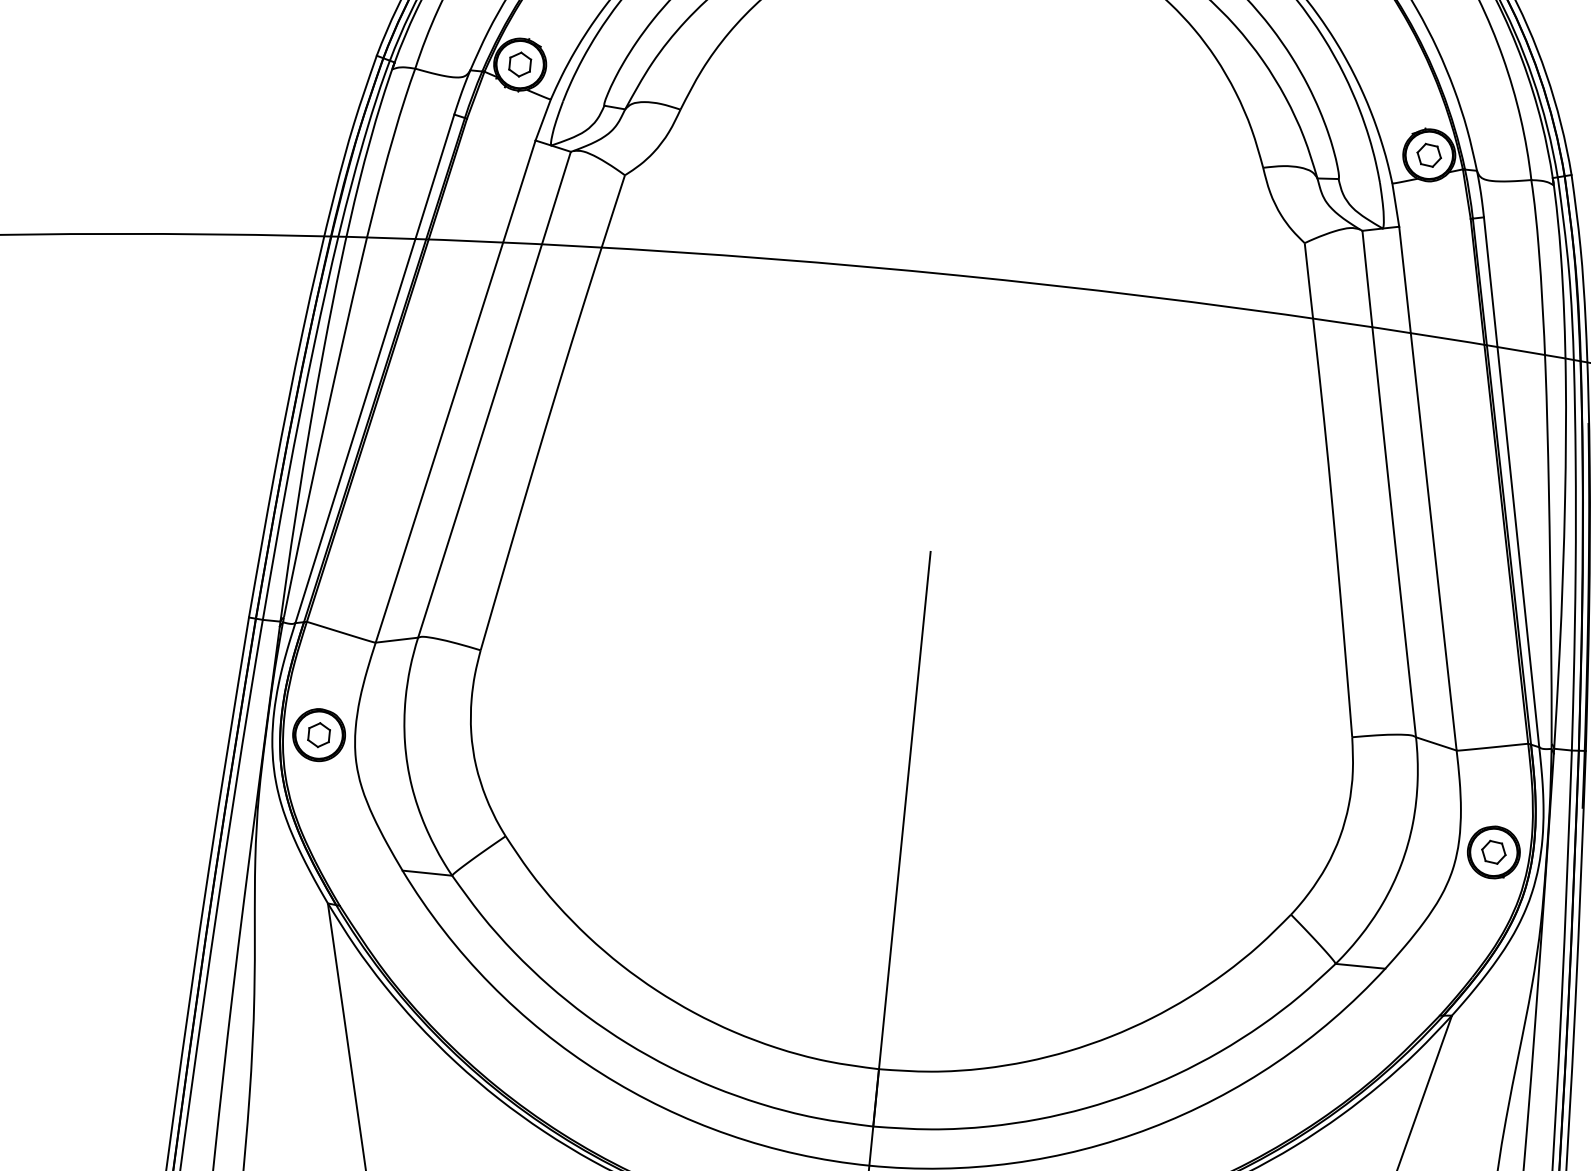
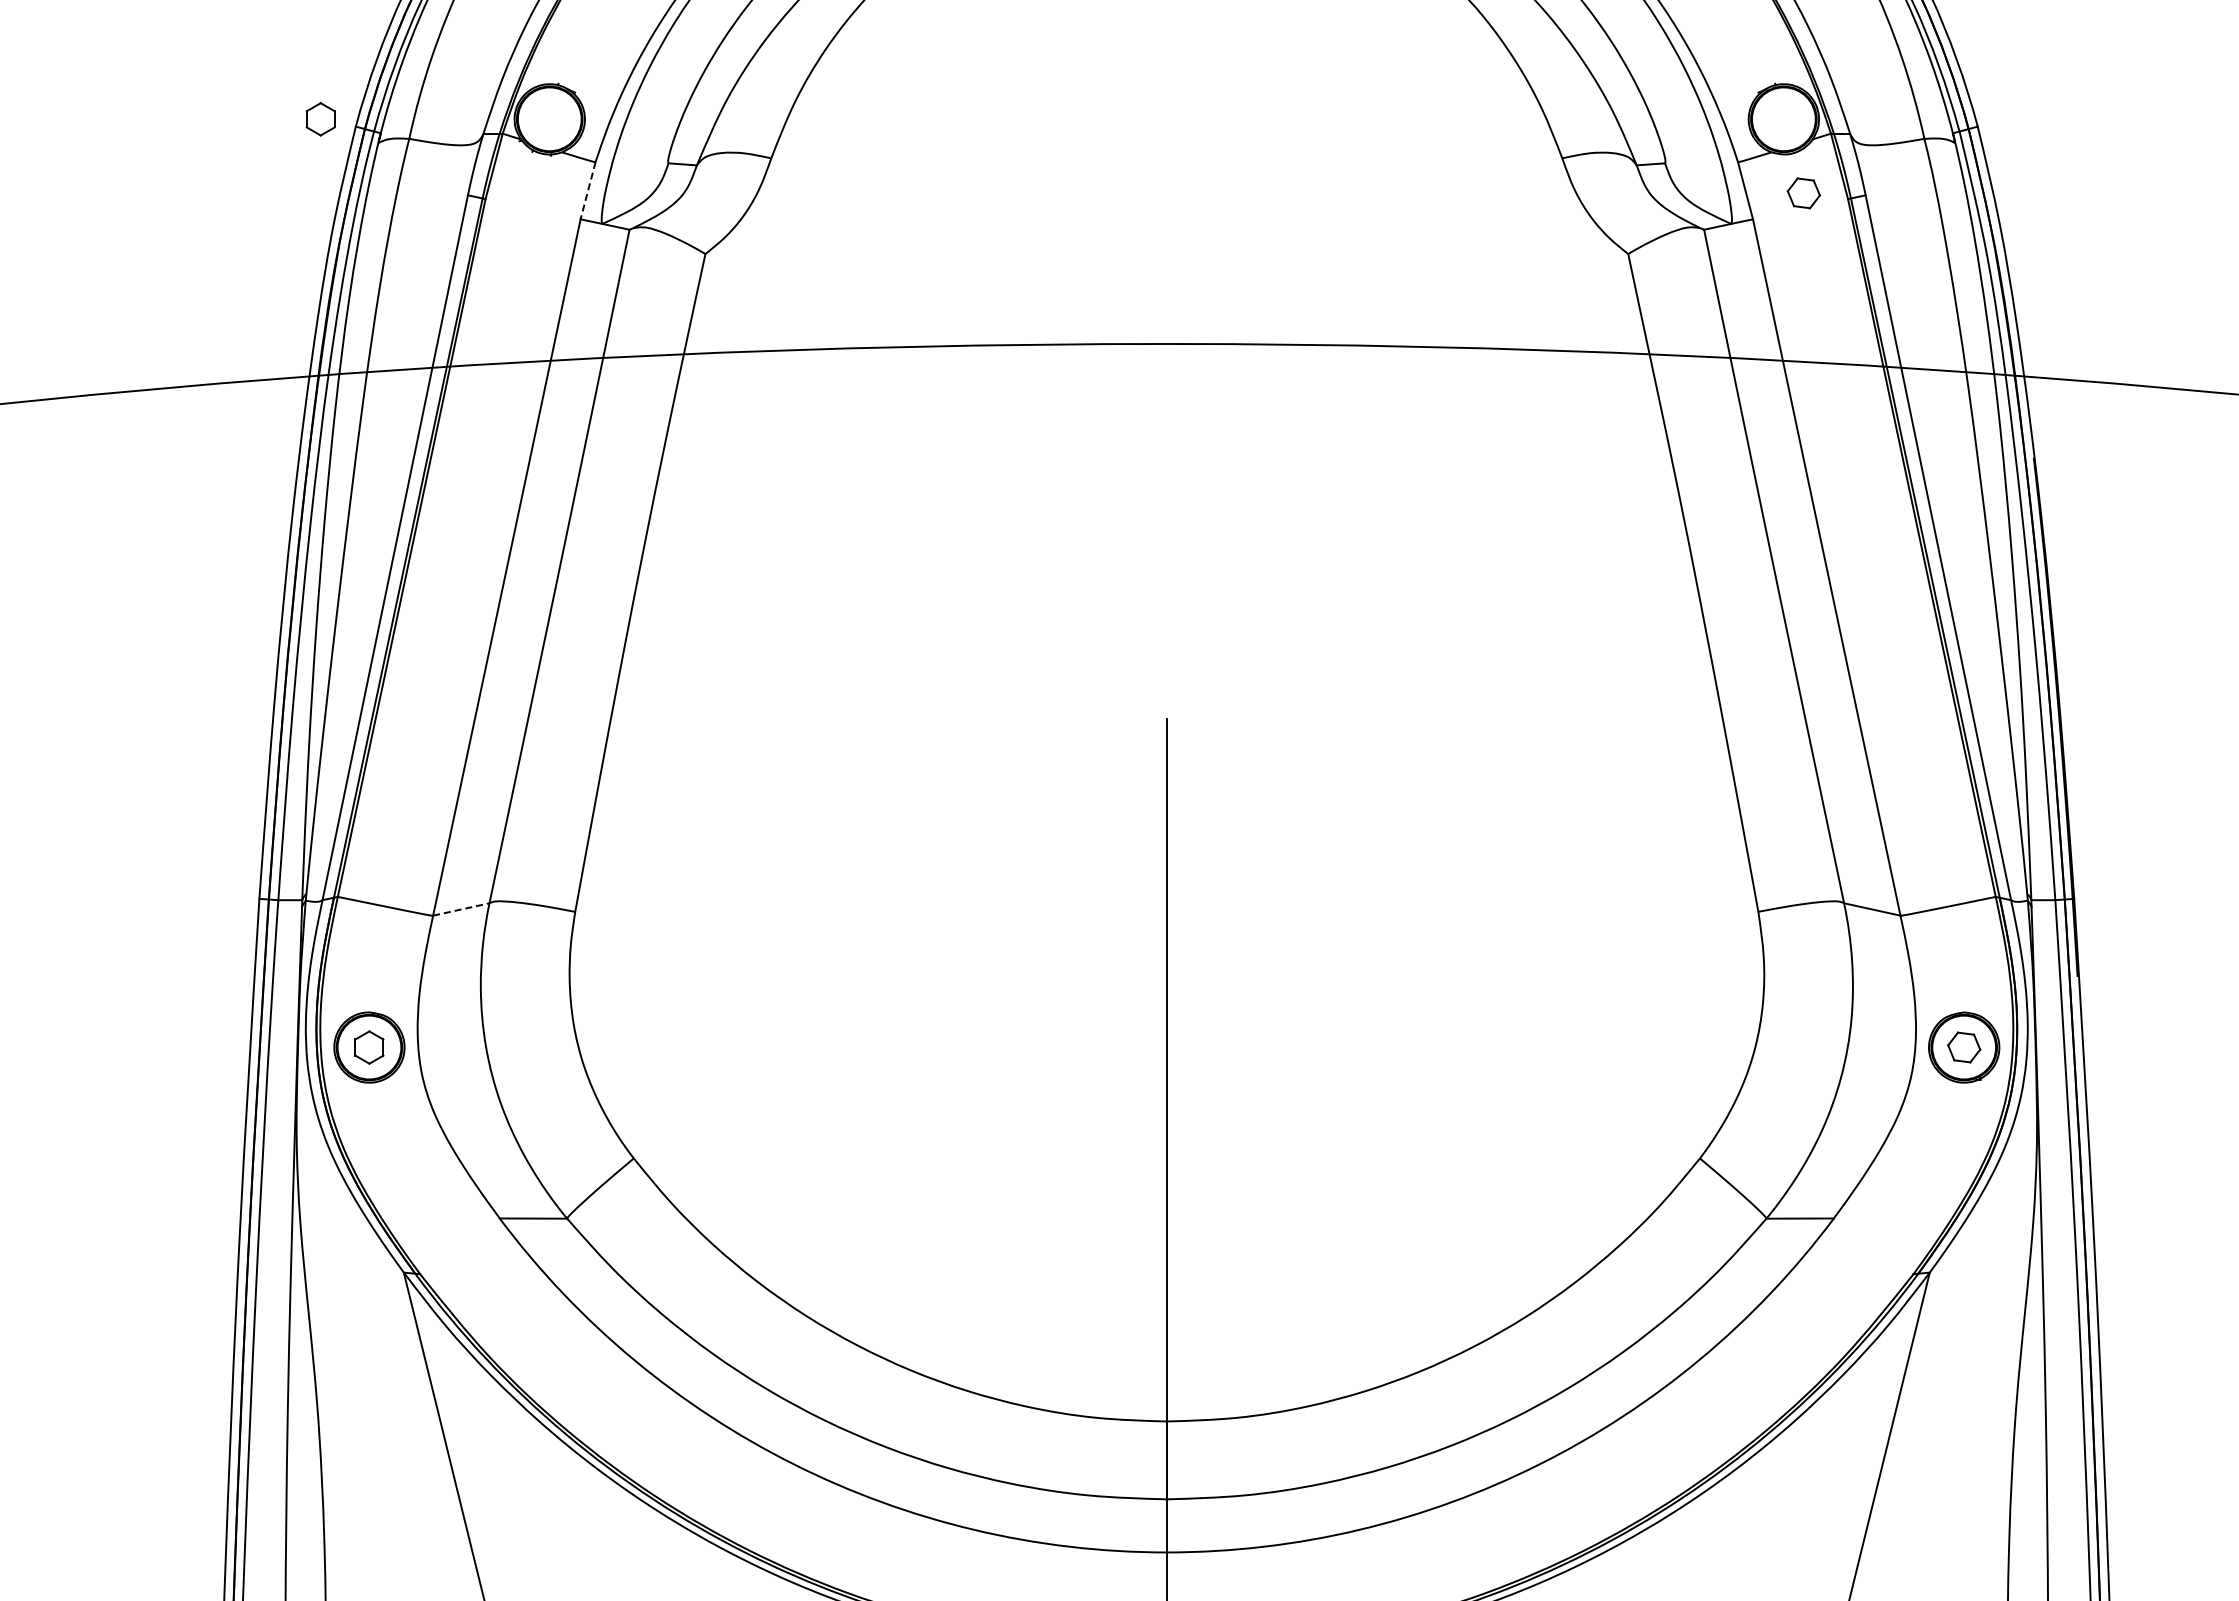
part: (519, 64) -> (320, 119), moved
line: (543, 119) -> (588, 190), solid -> dashed
part: (1429, 155) -> (1803, 193), moved
line: (397, 640) -> (461, 909), solid -> dashed

